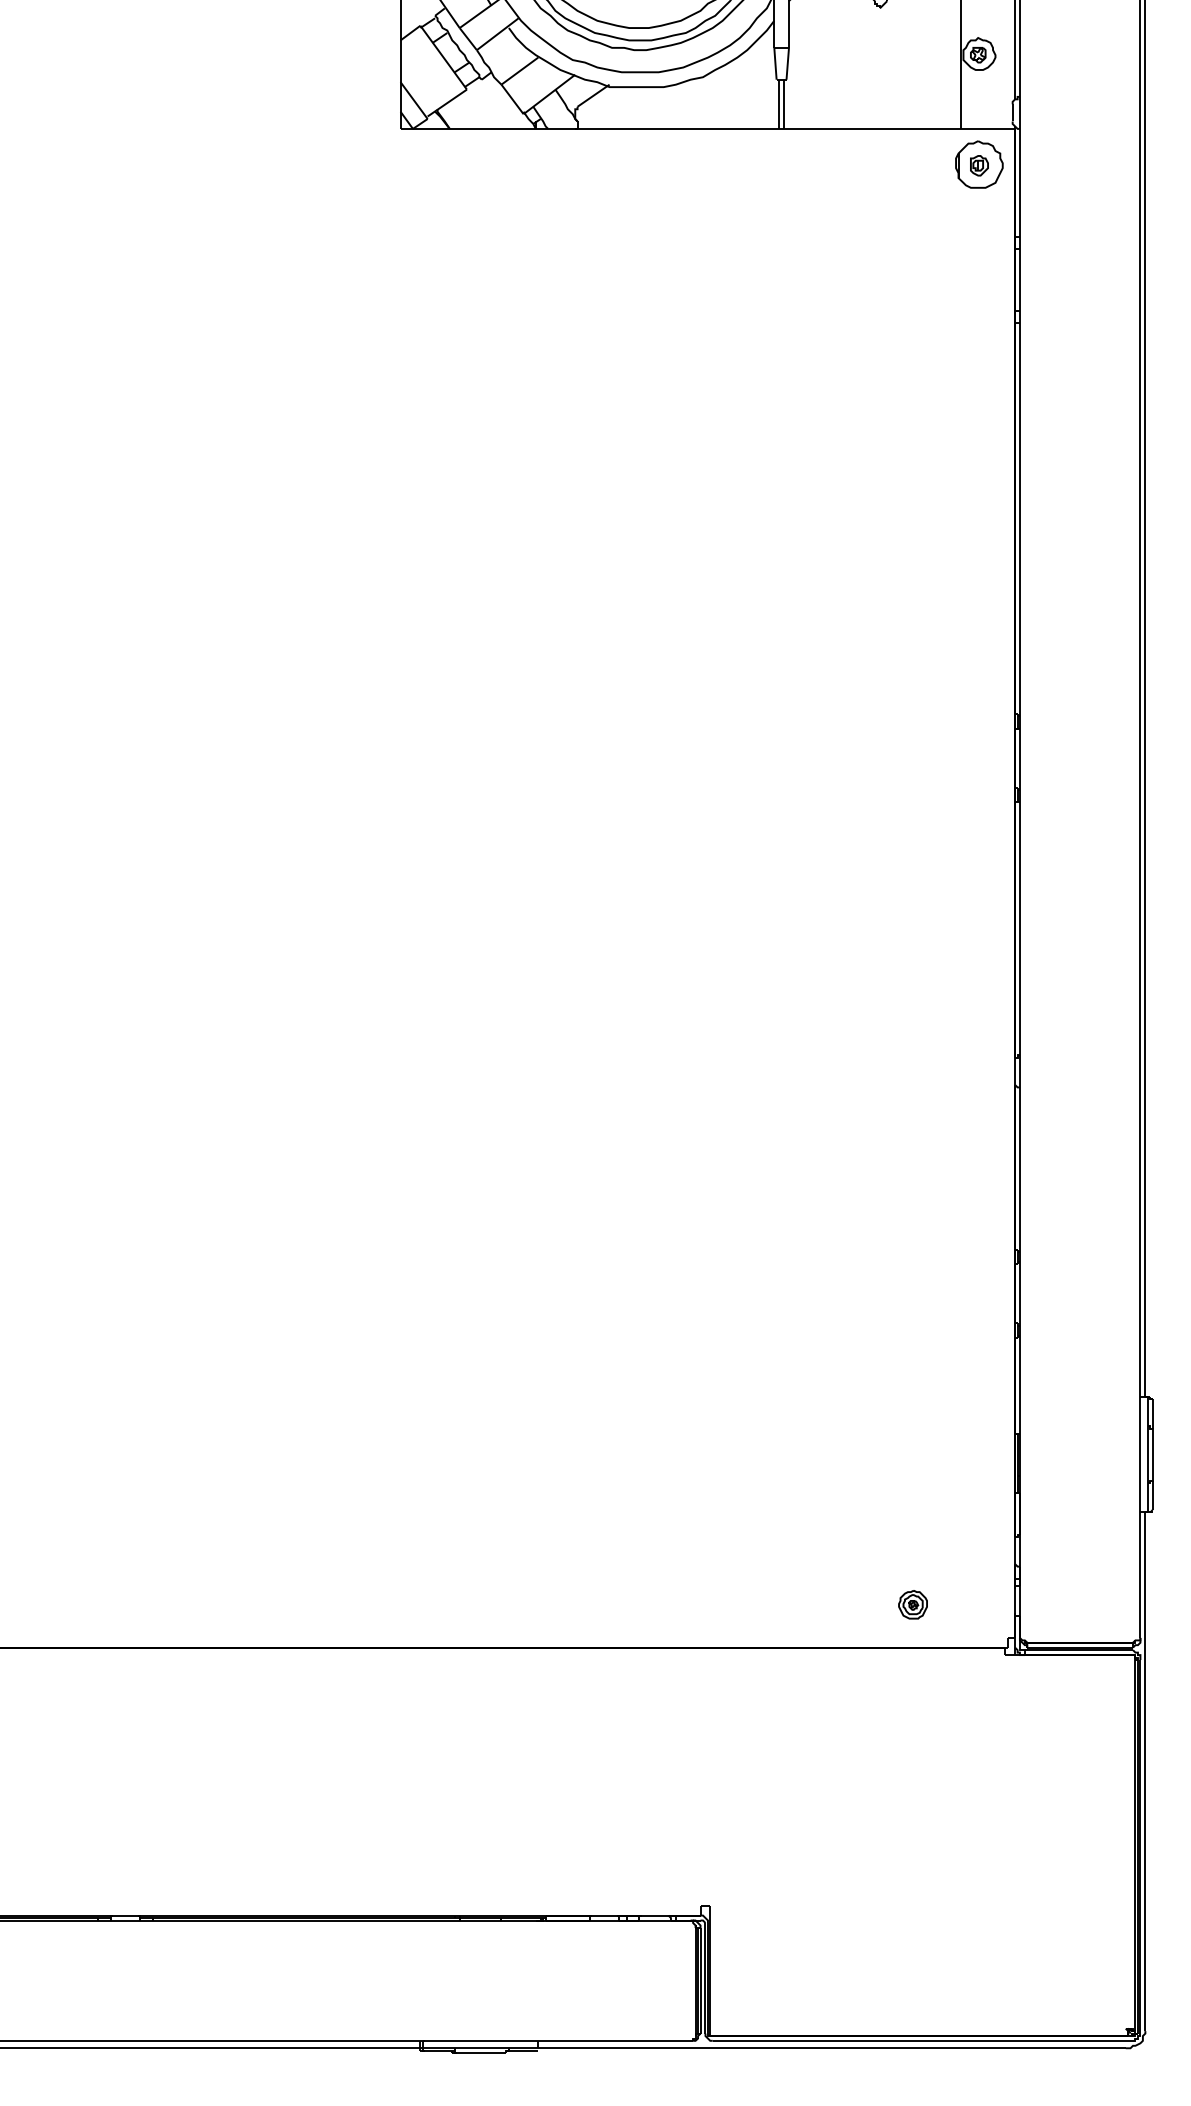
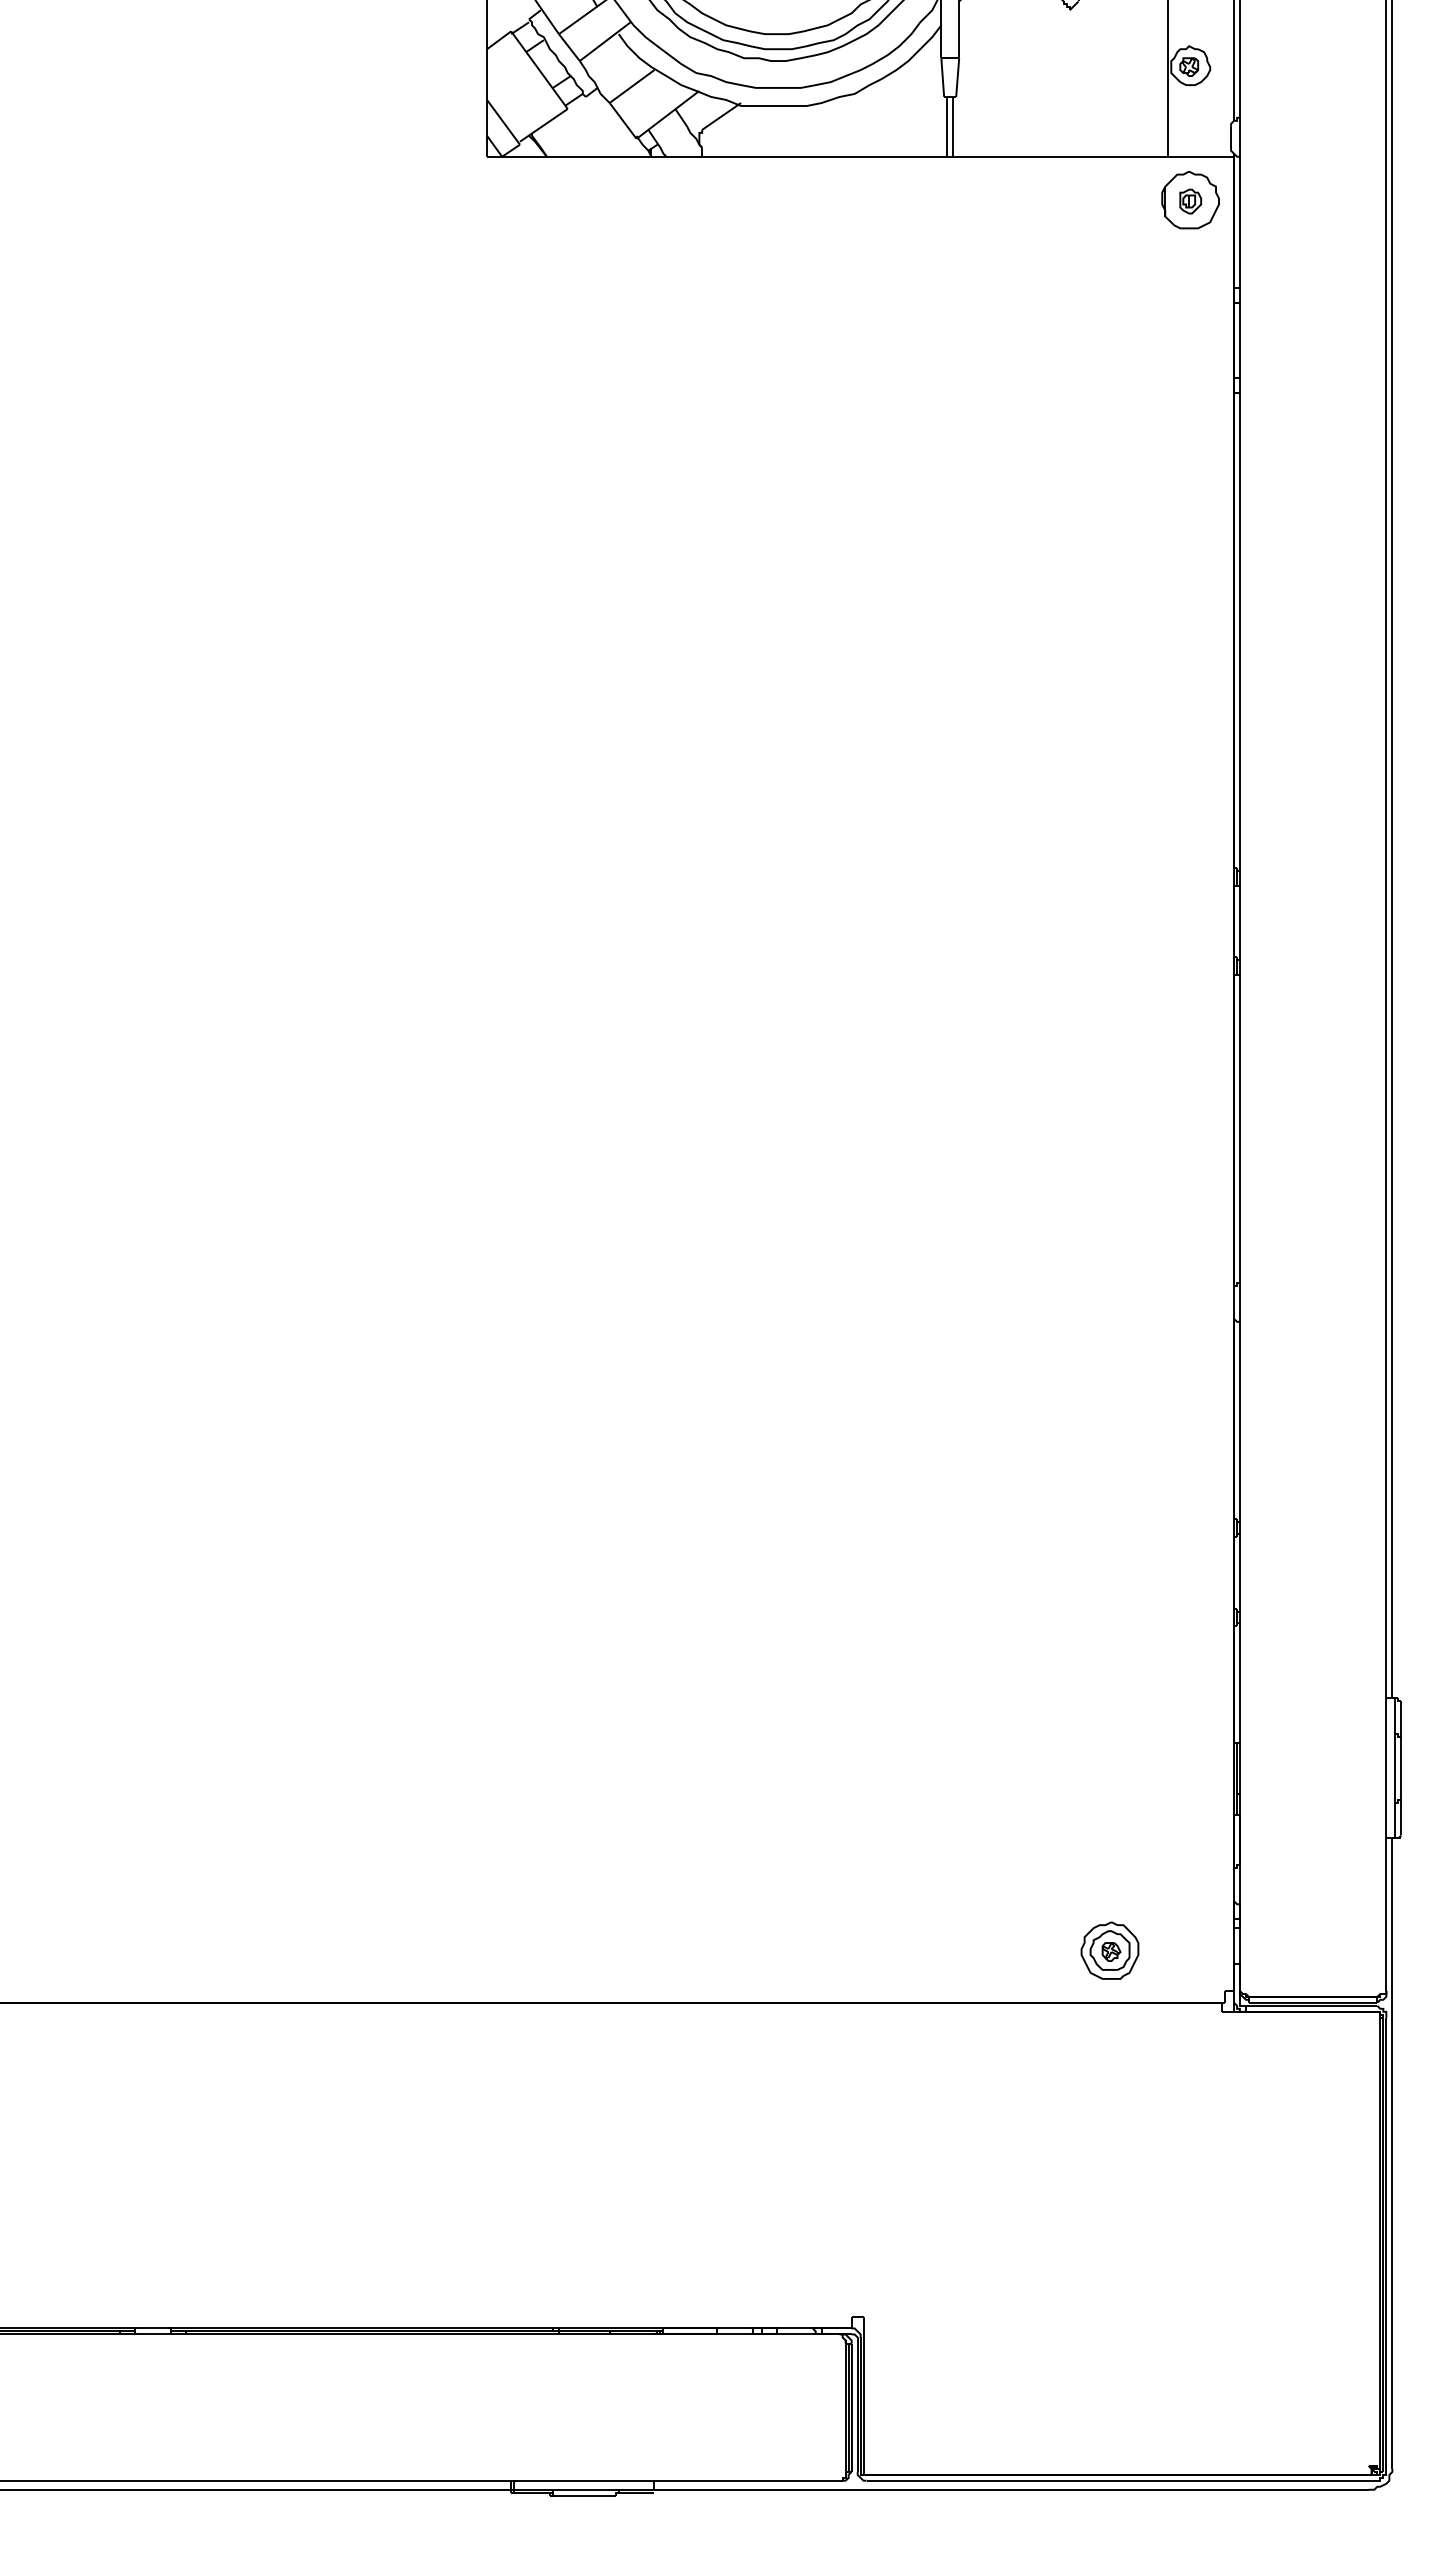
part: (912, 1604) -> (1109, 1950), size x1.67

